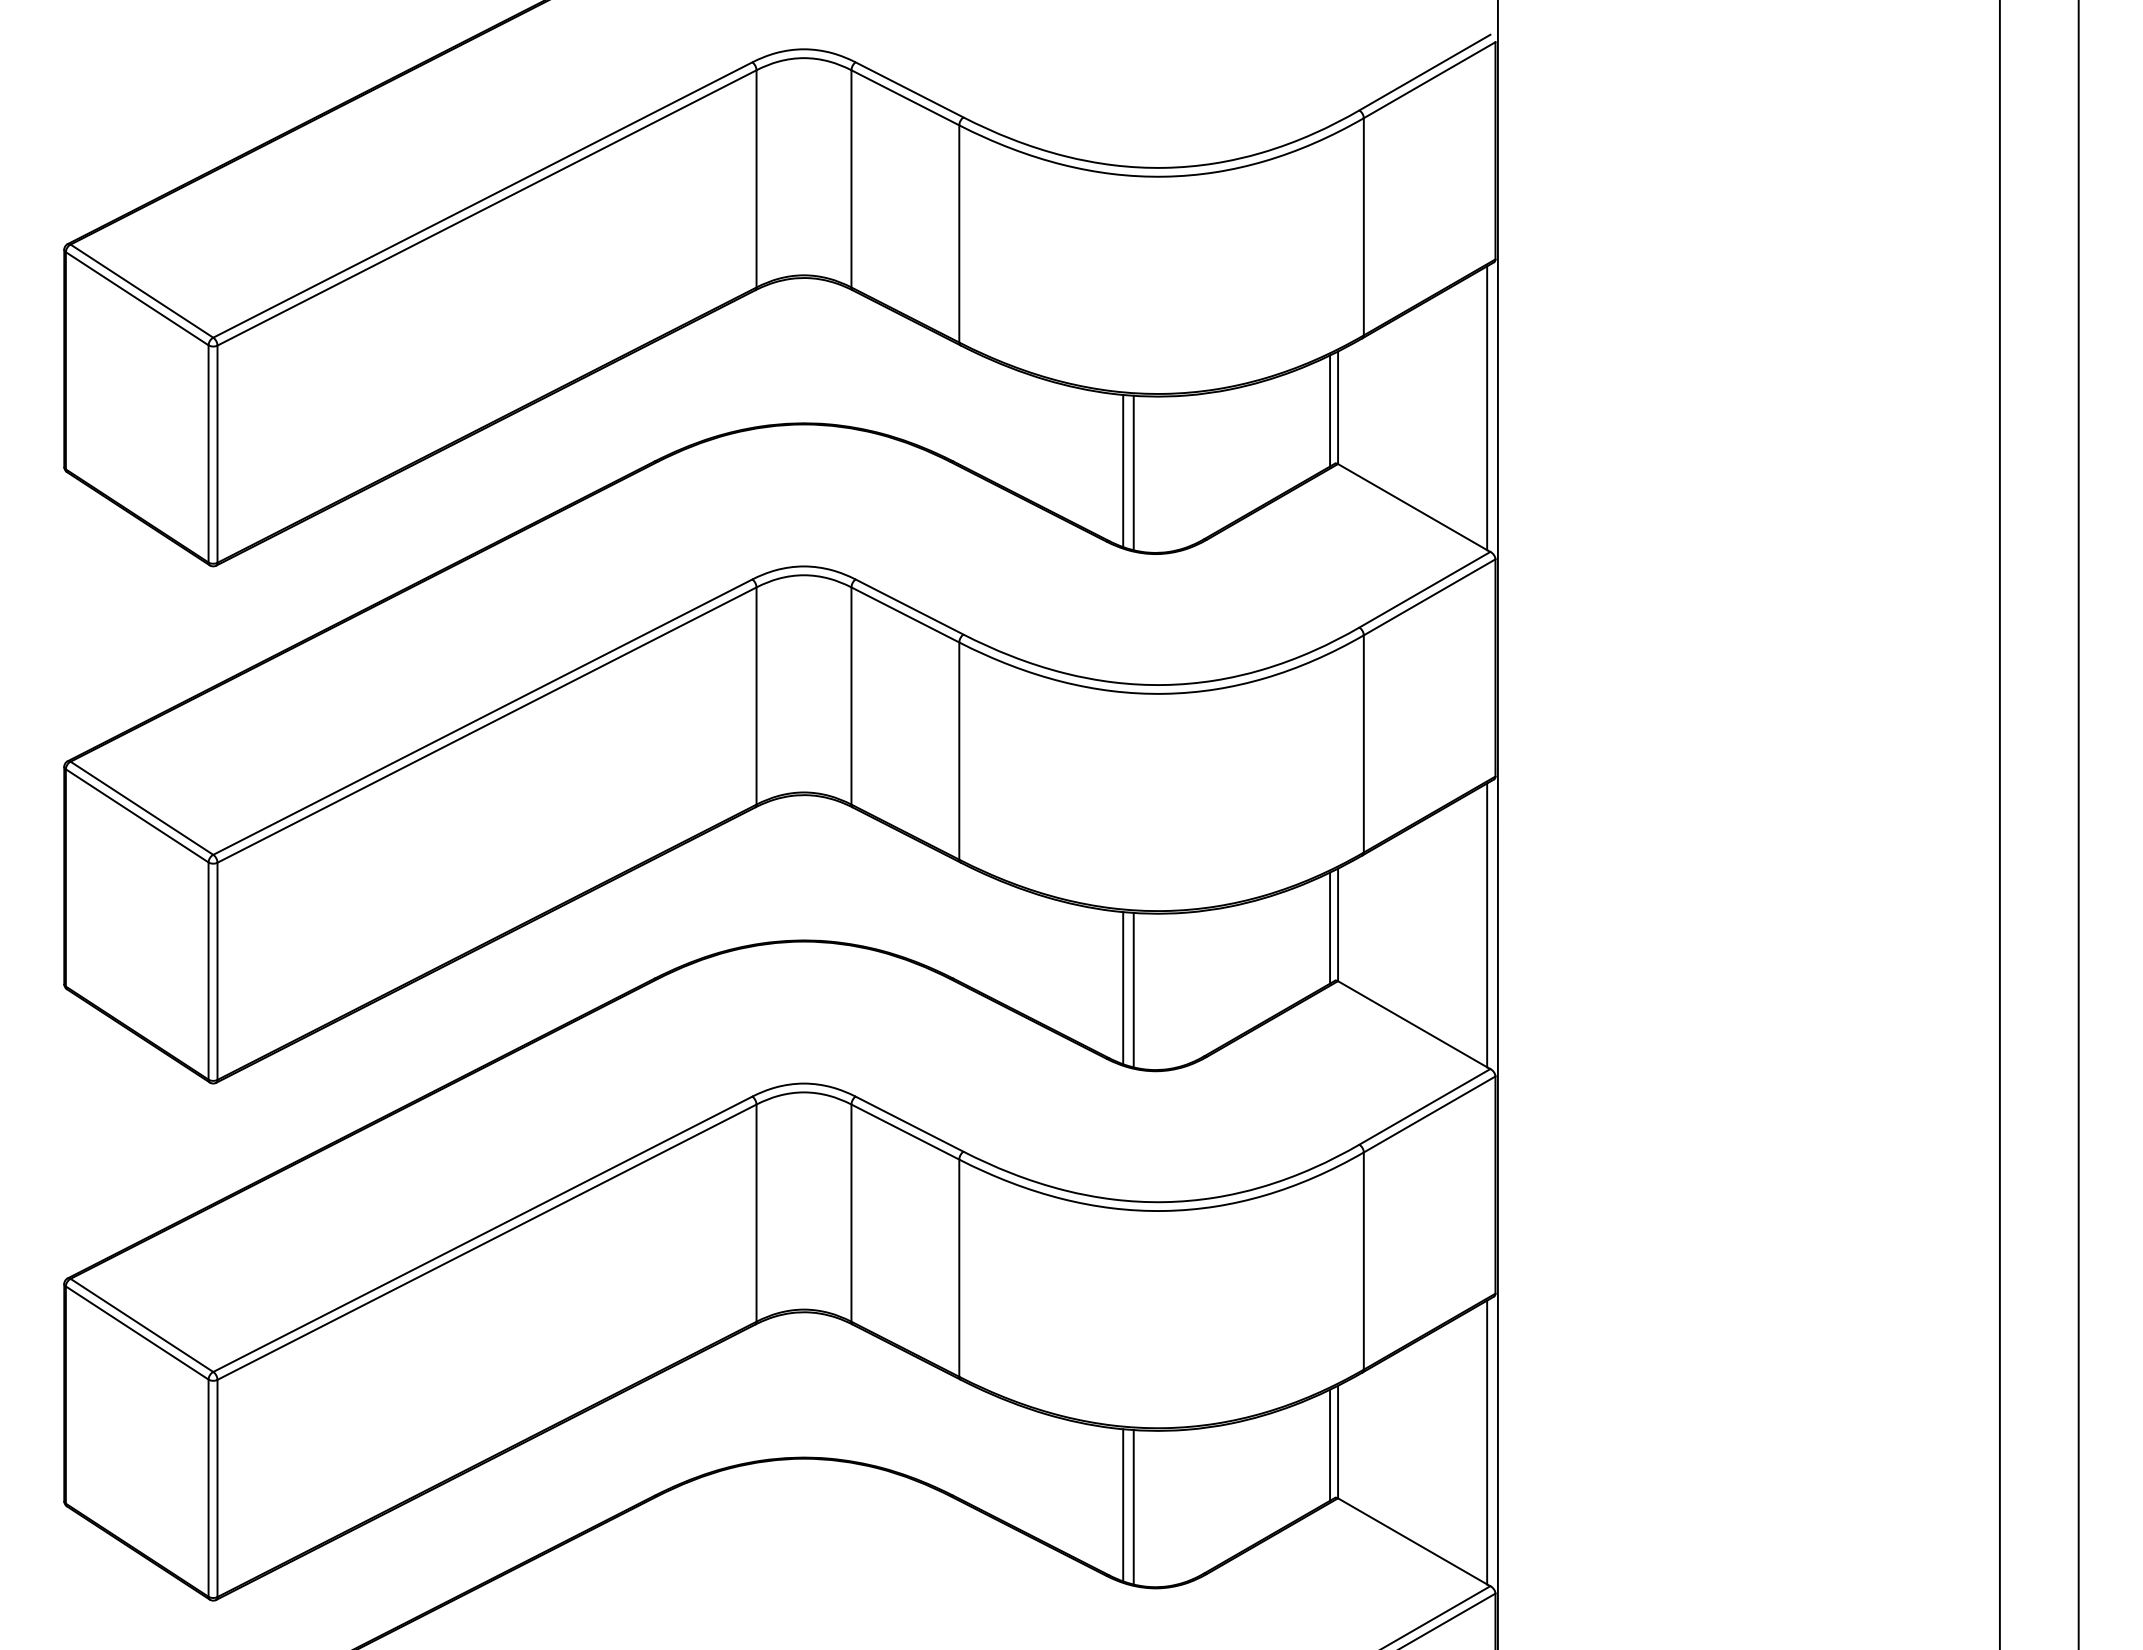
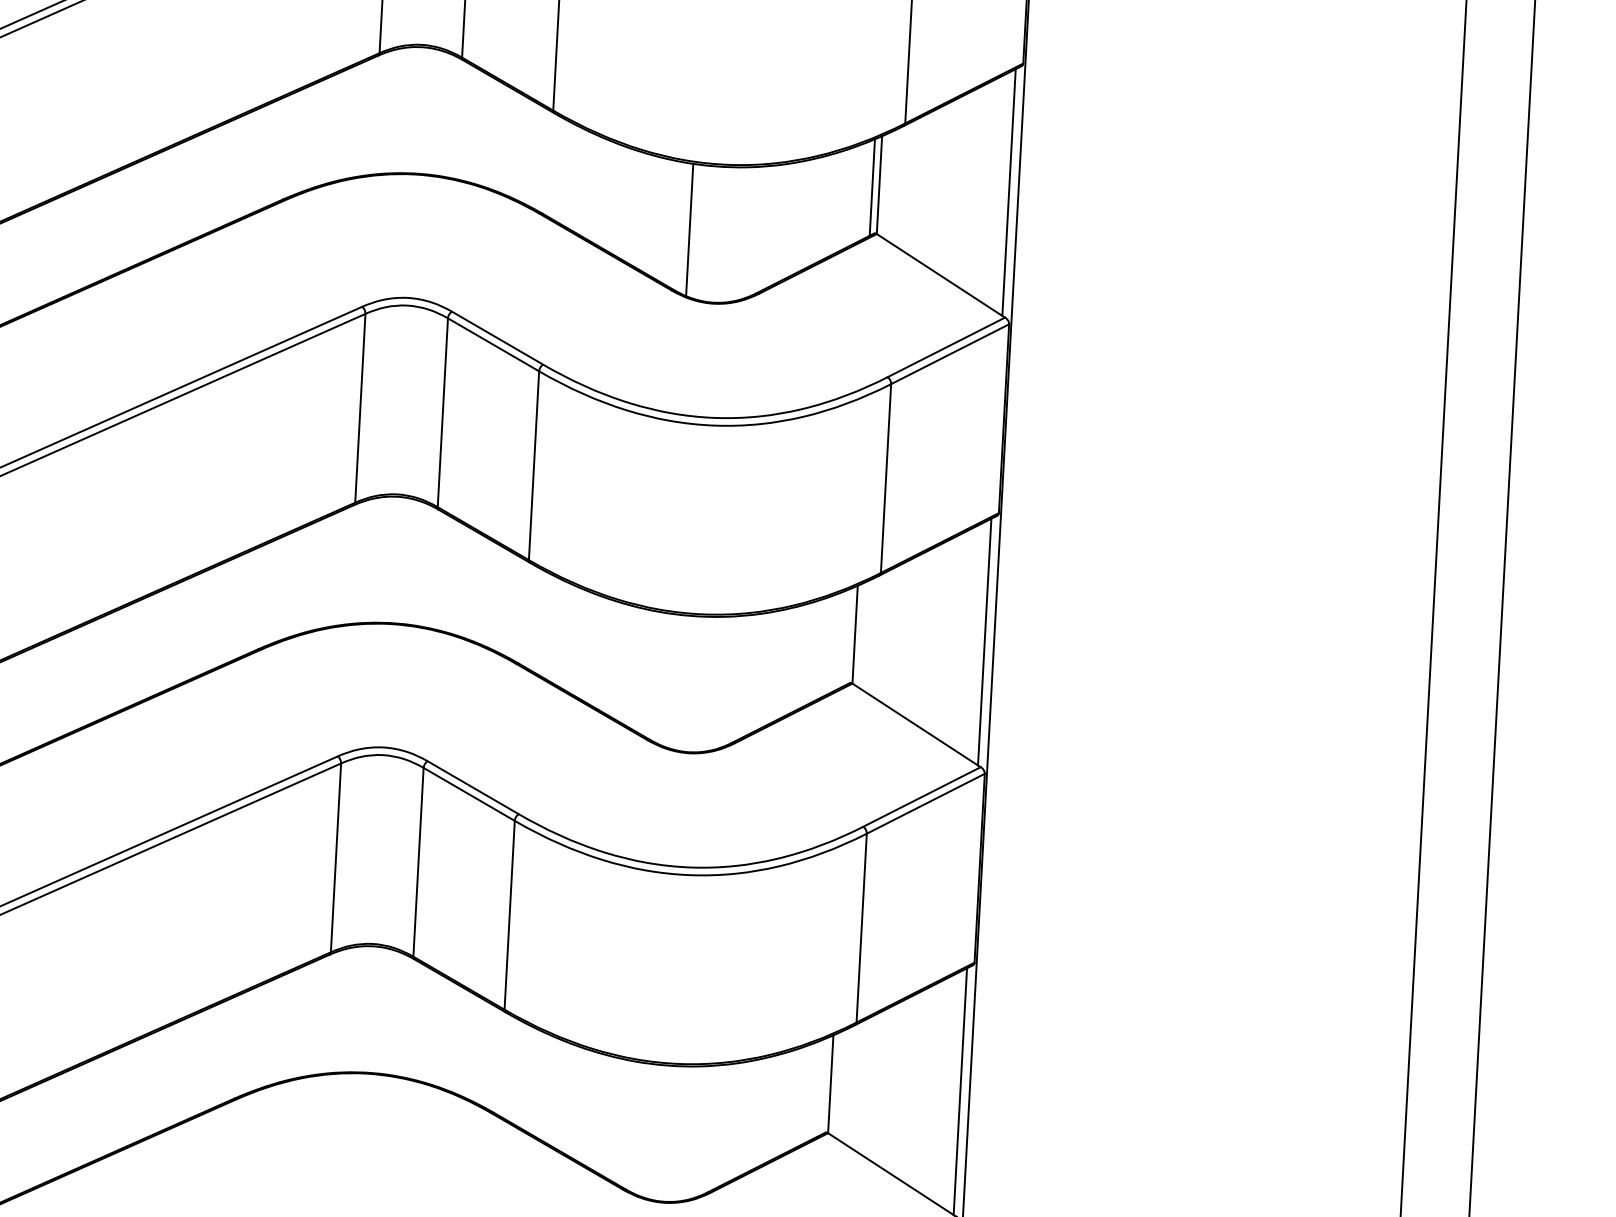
line: (1133, 472) -> (698, 231), removed
line: (1330, 927) -> (848, 636), removed
line: (1123, 988) -> (665, 679), removed
line: (1133, 989) -> (674, 681), removed
line: (1330, 1444) -> (824, 1086), removed
line: (1123, 1505) -> (641, 1129), removed
line: (1133, 1507) -> (649, 1131), removed

